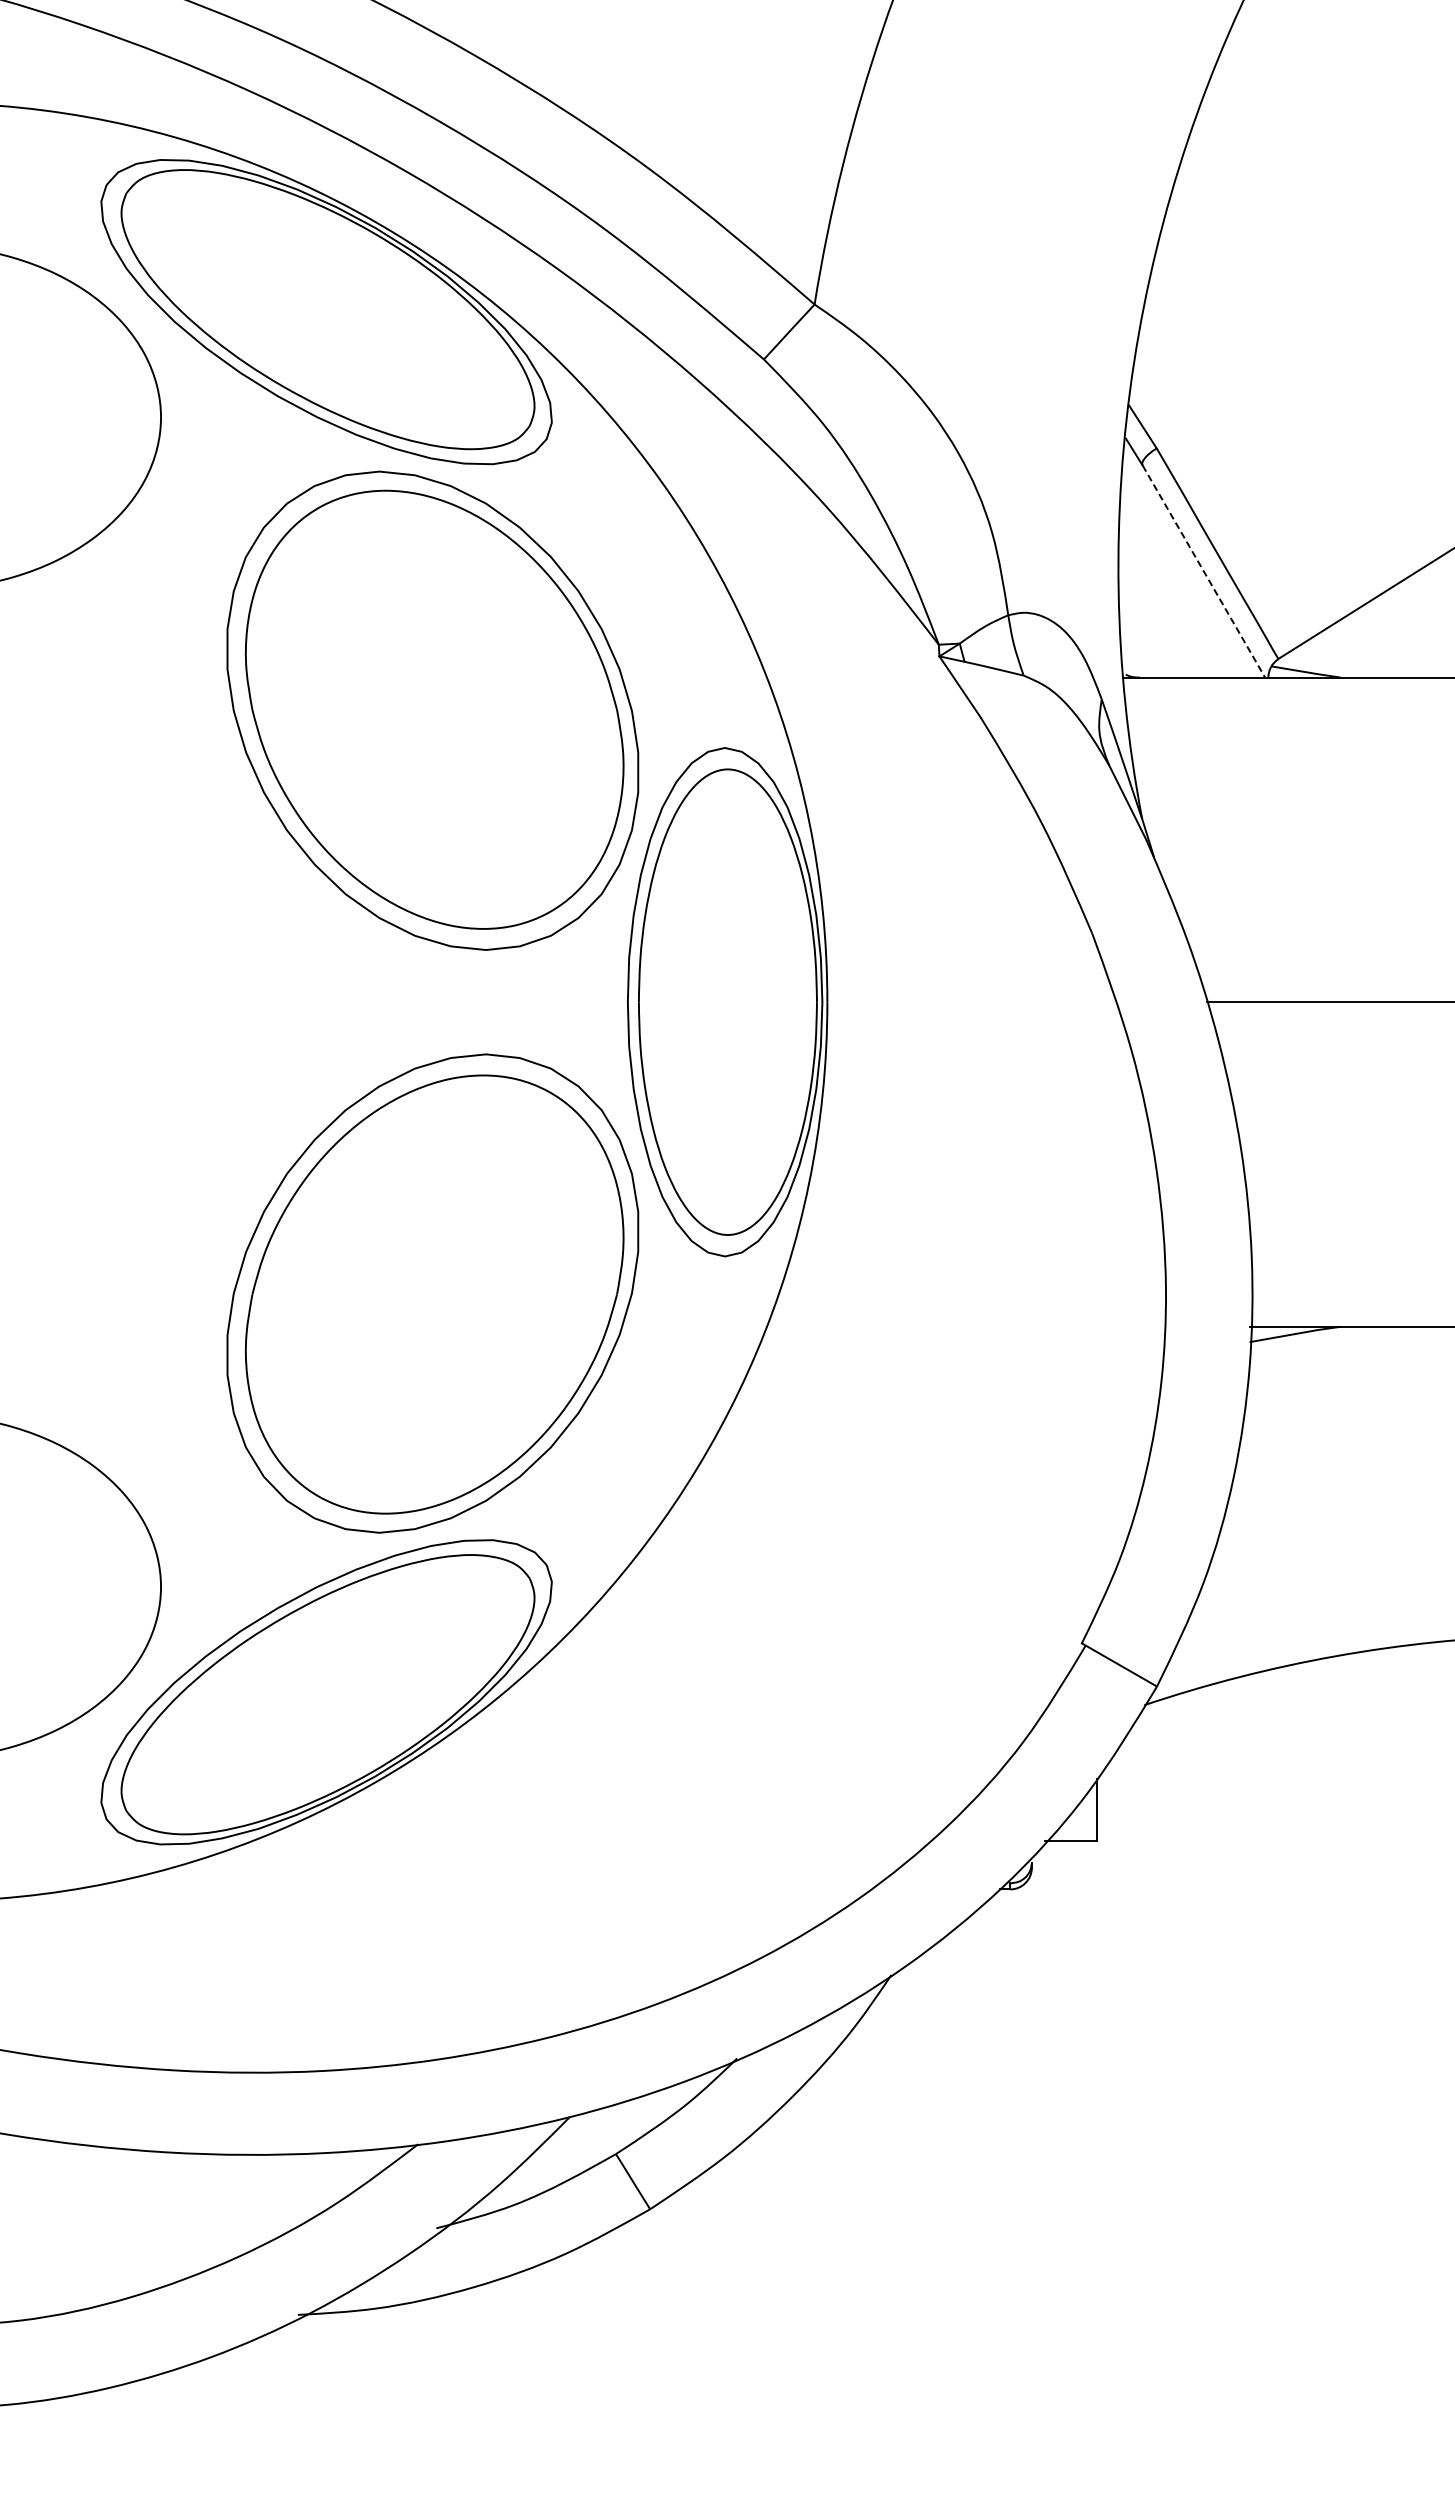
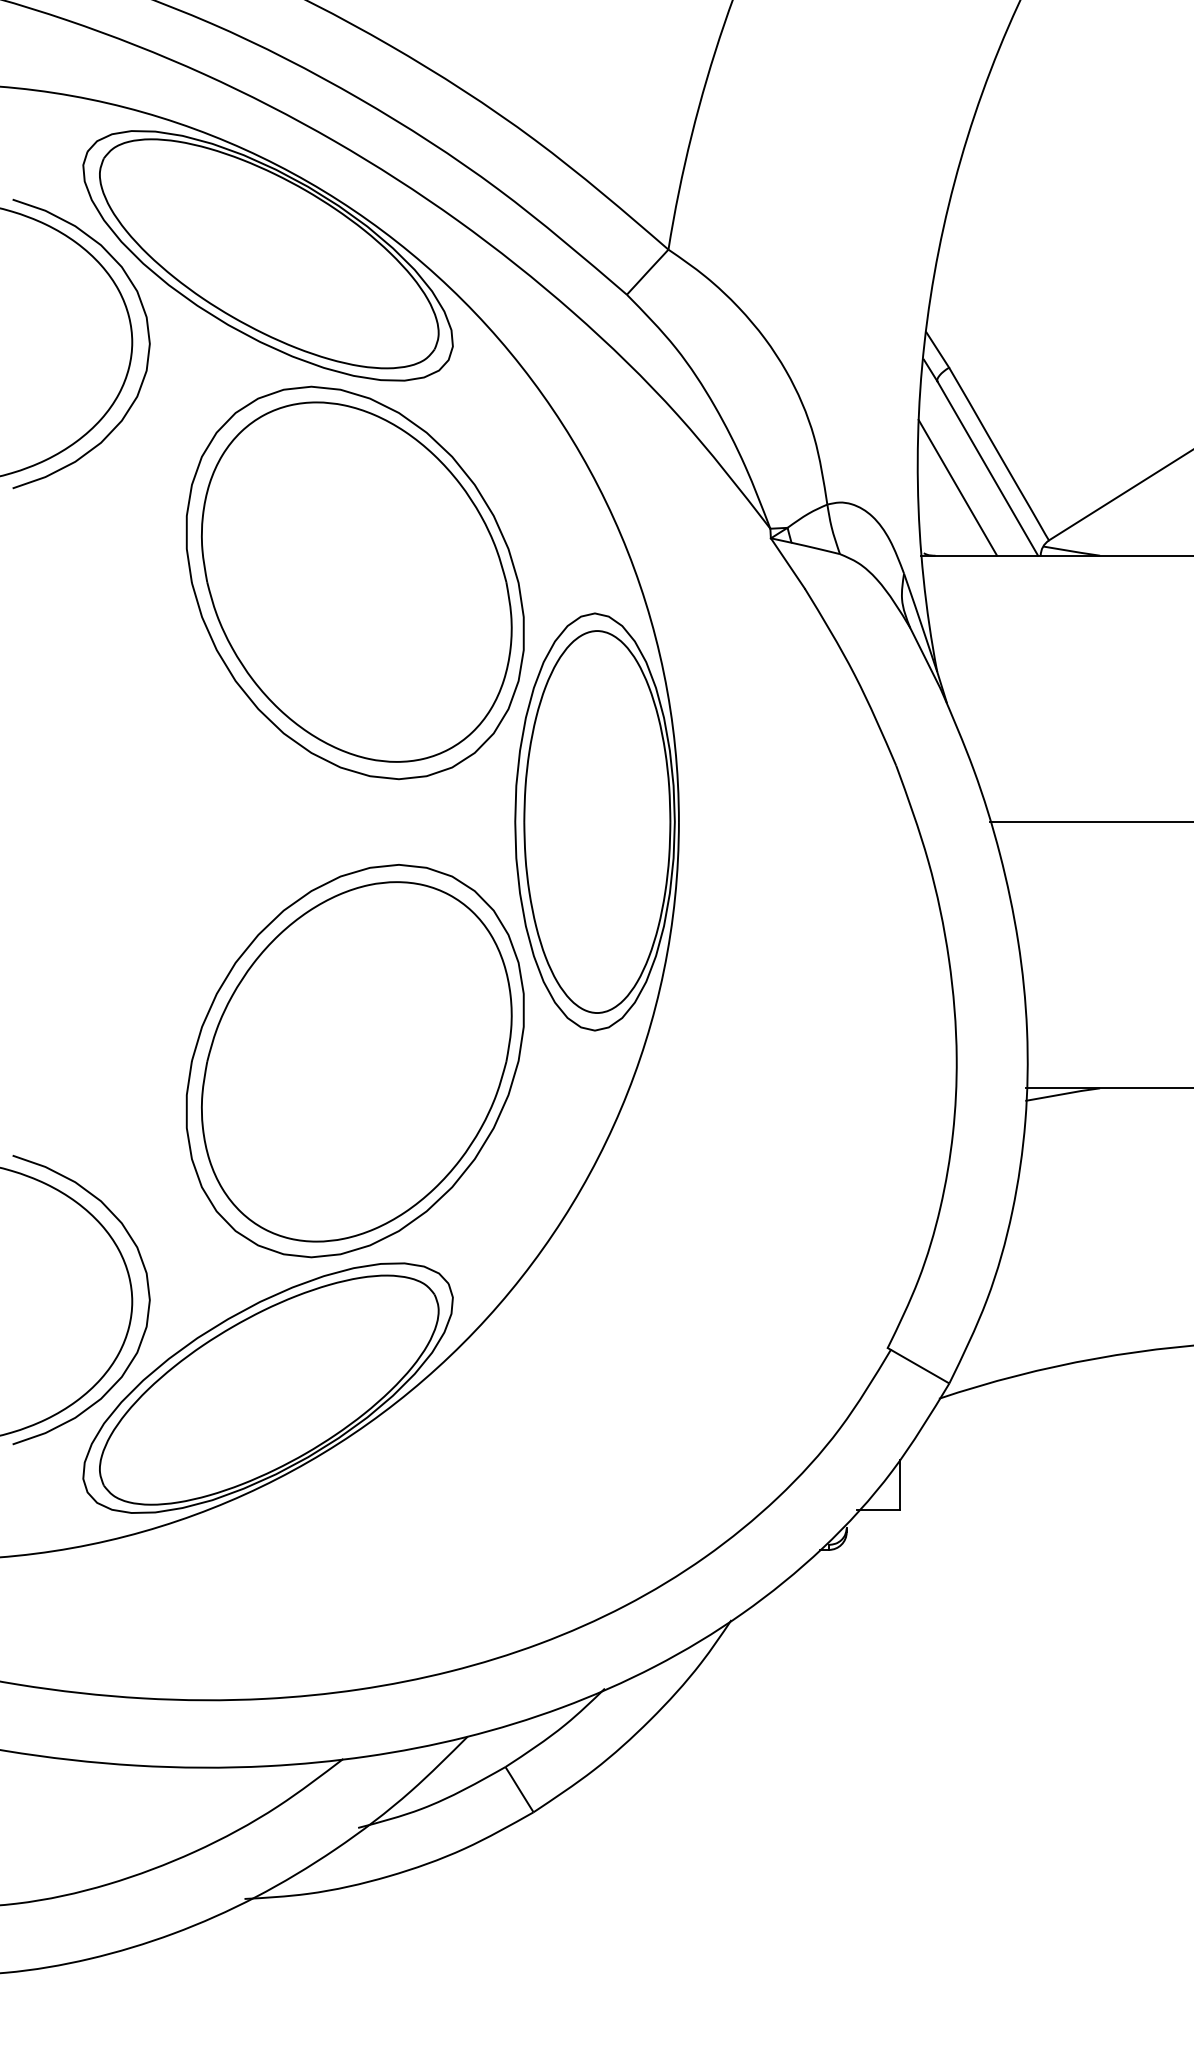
curve: (179, 405) -> (147, 332), added
line: (1204, 572) -> (988, 469), dashed -> solid
line: (1167, 594) -> (957, 487), added
curve: (179, 1570) -> (147, 1288), added

